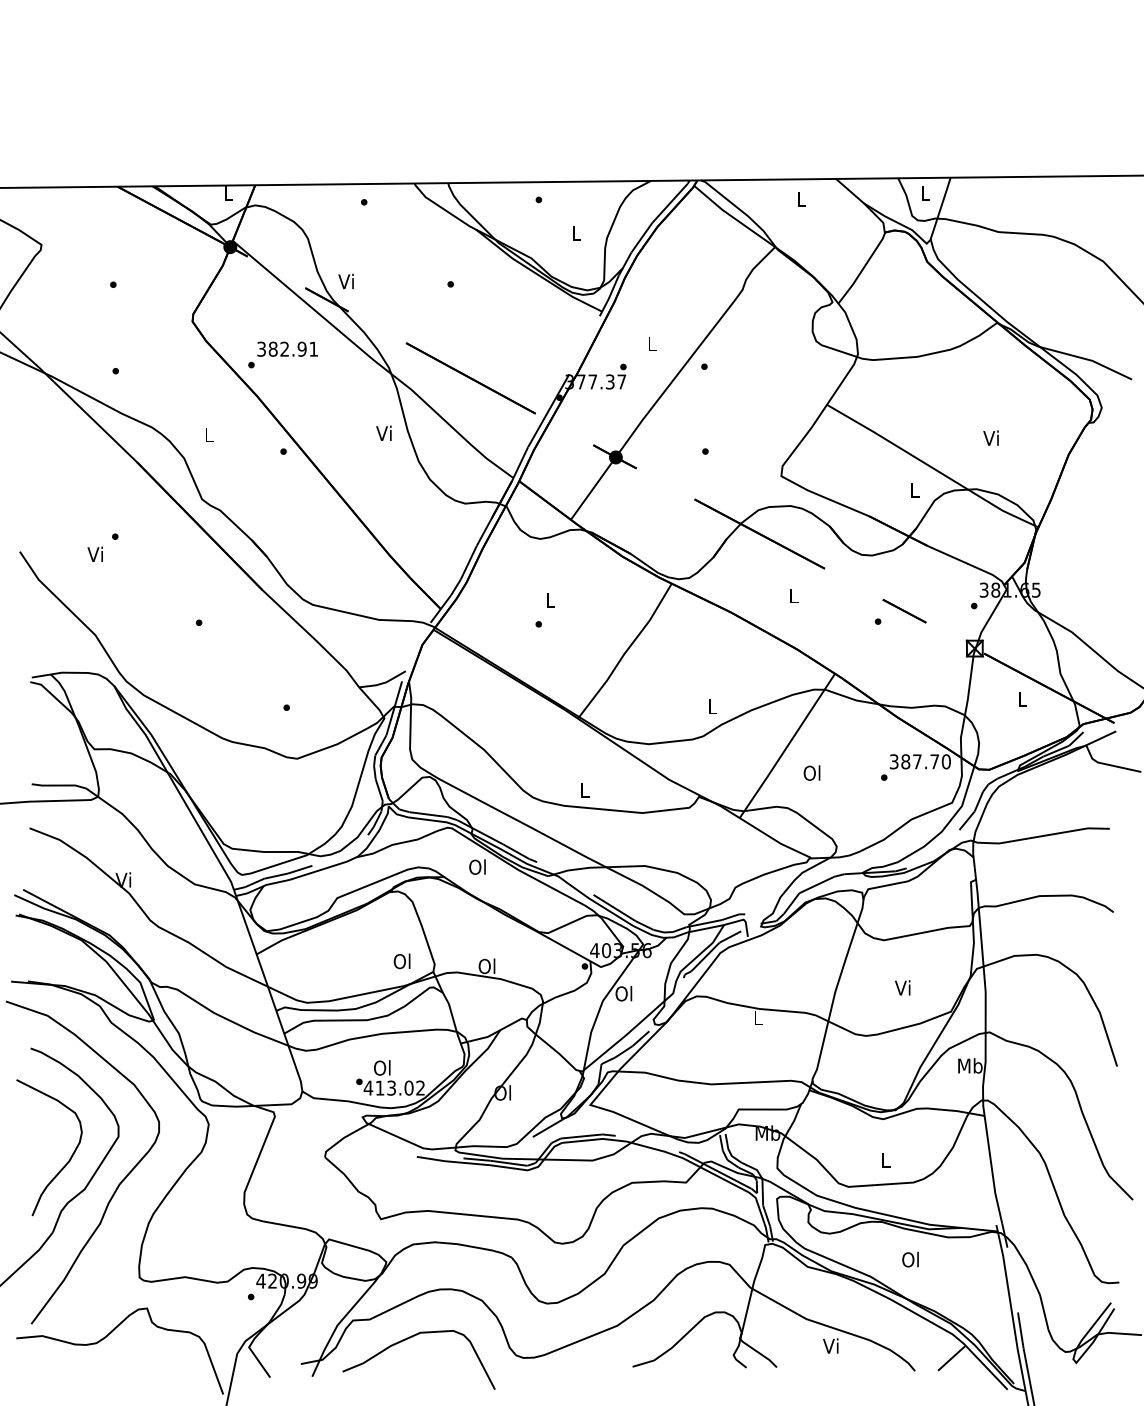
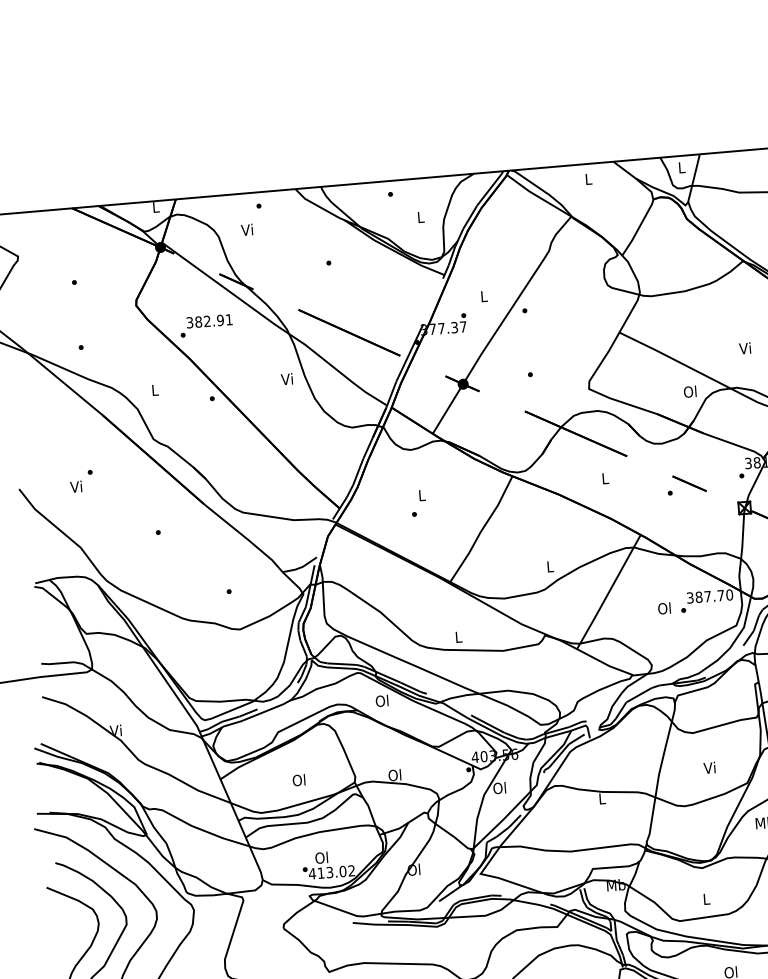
text: (345, 281) -> (246, 229), moved
text: (914, 489) -> (690, 391), L -> Ol
text: (811, 772) -> (664, 608), moved
text: (401, 961) -> (298, 780), moved

